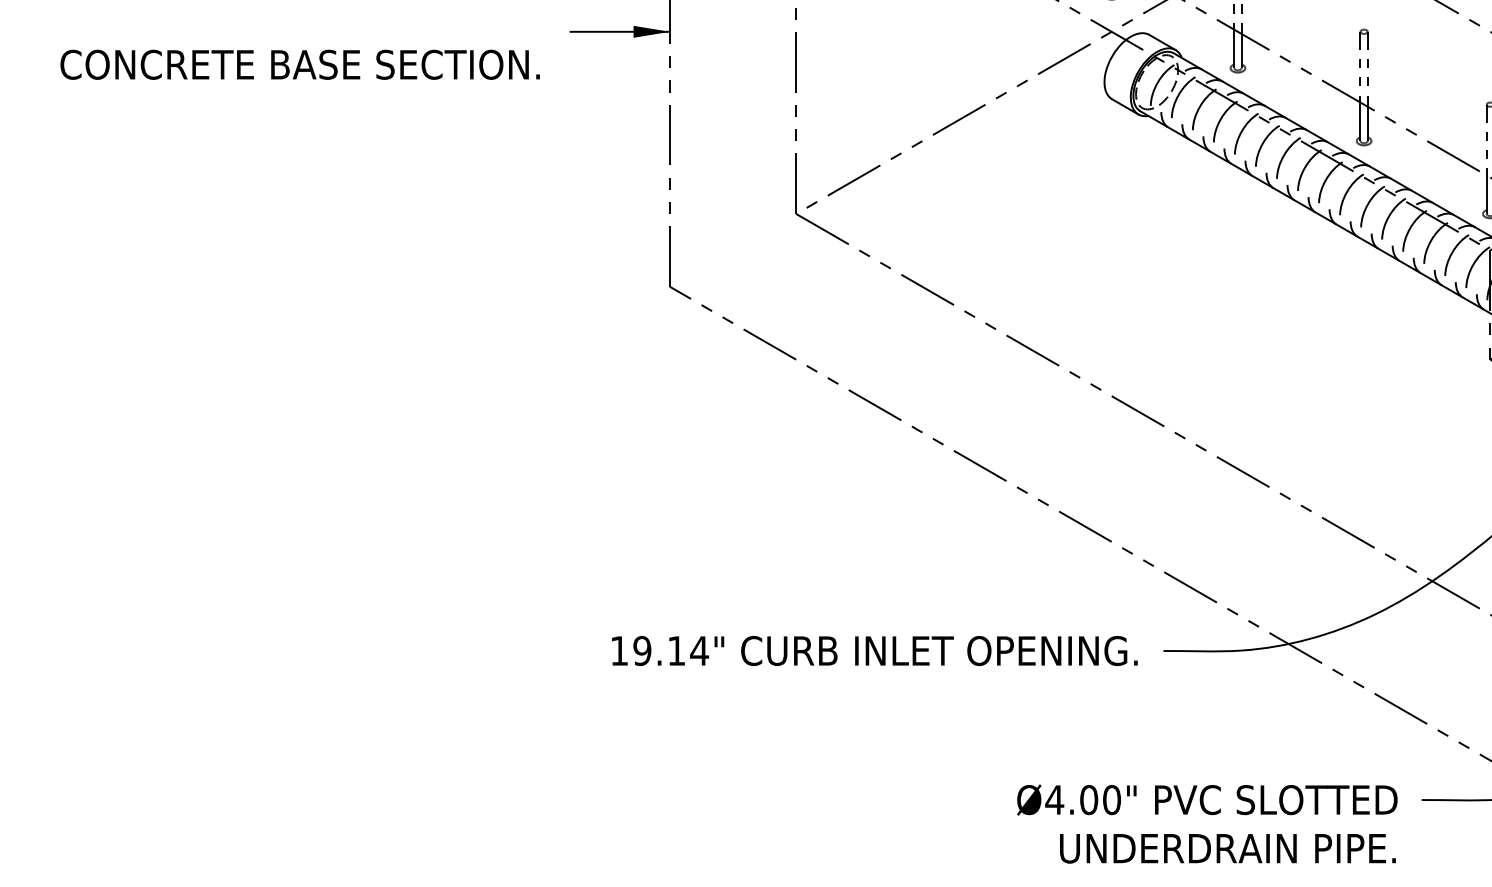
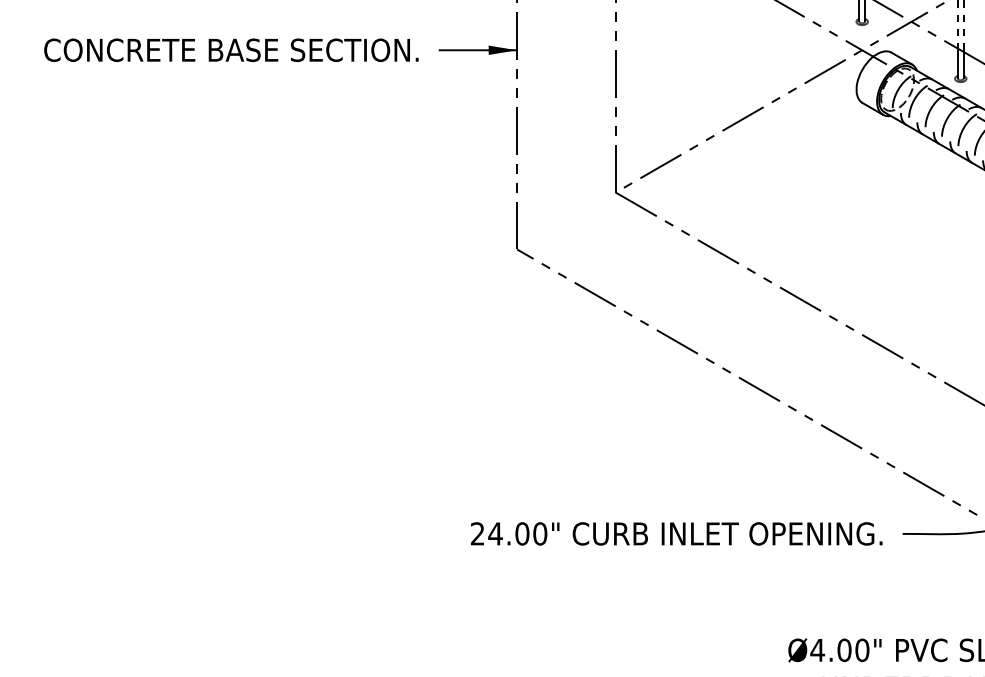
text: (299, 64) -> (230, 50), moved
text: (659, 651) -> (508, 534), 19.14" -> 24.00"

